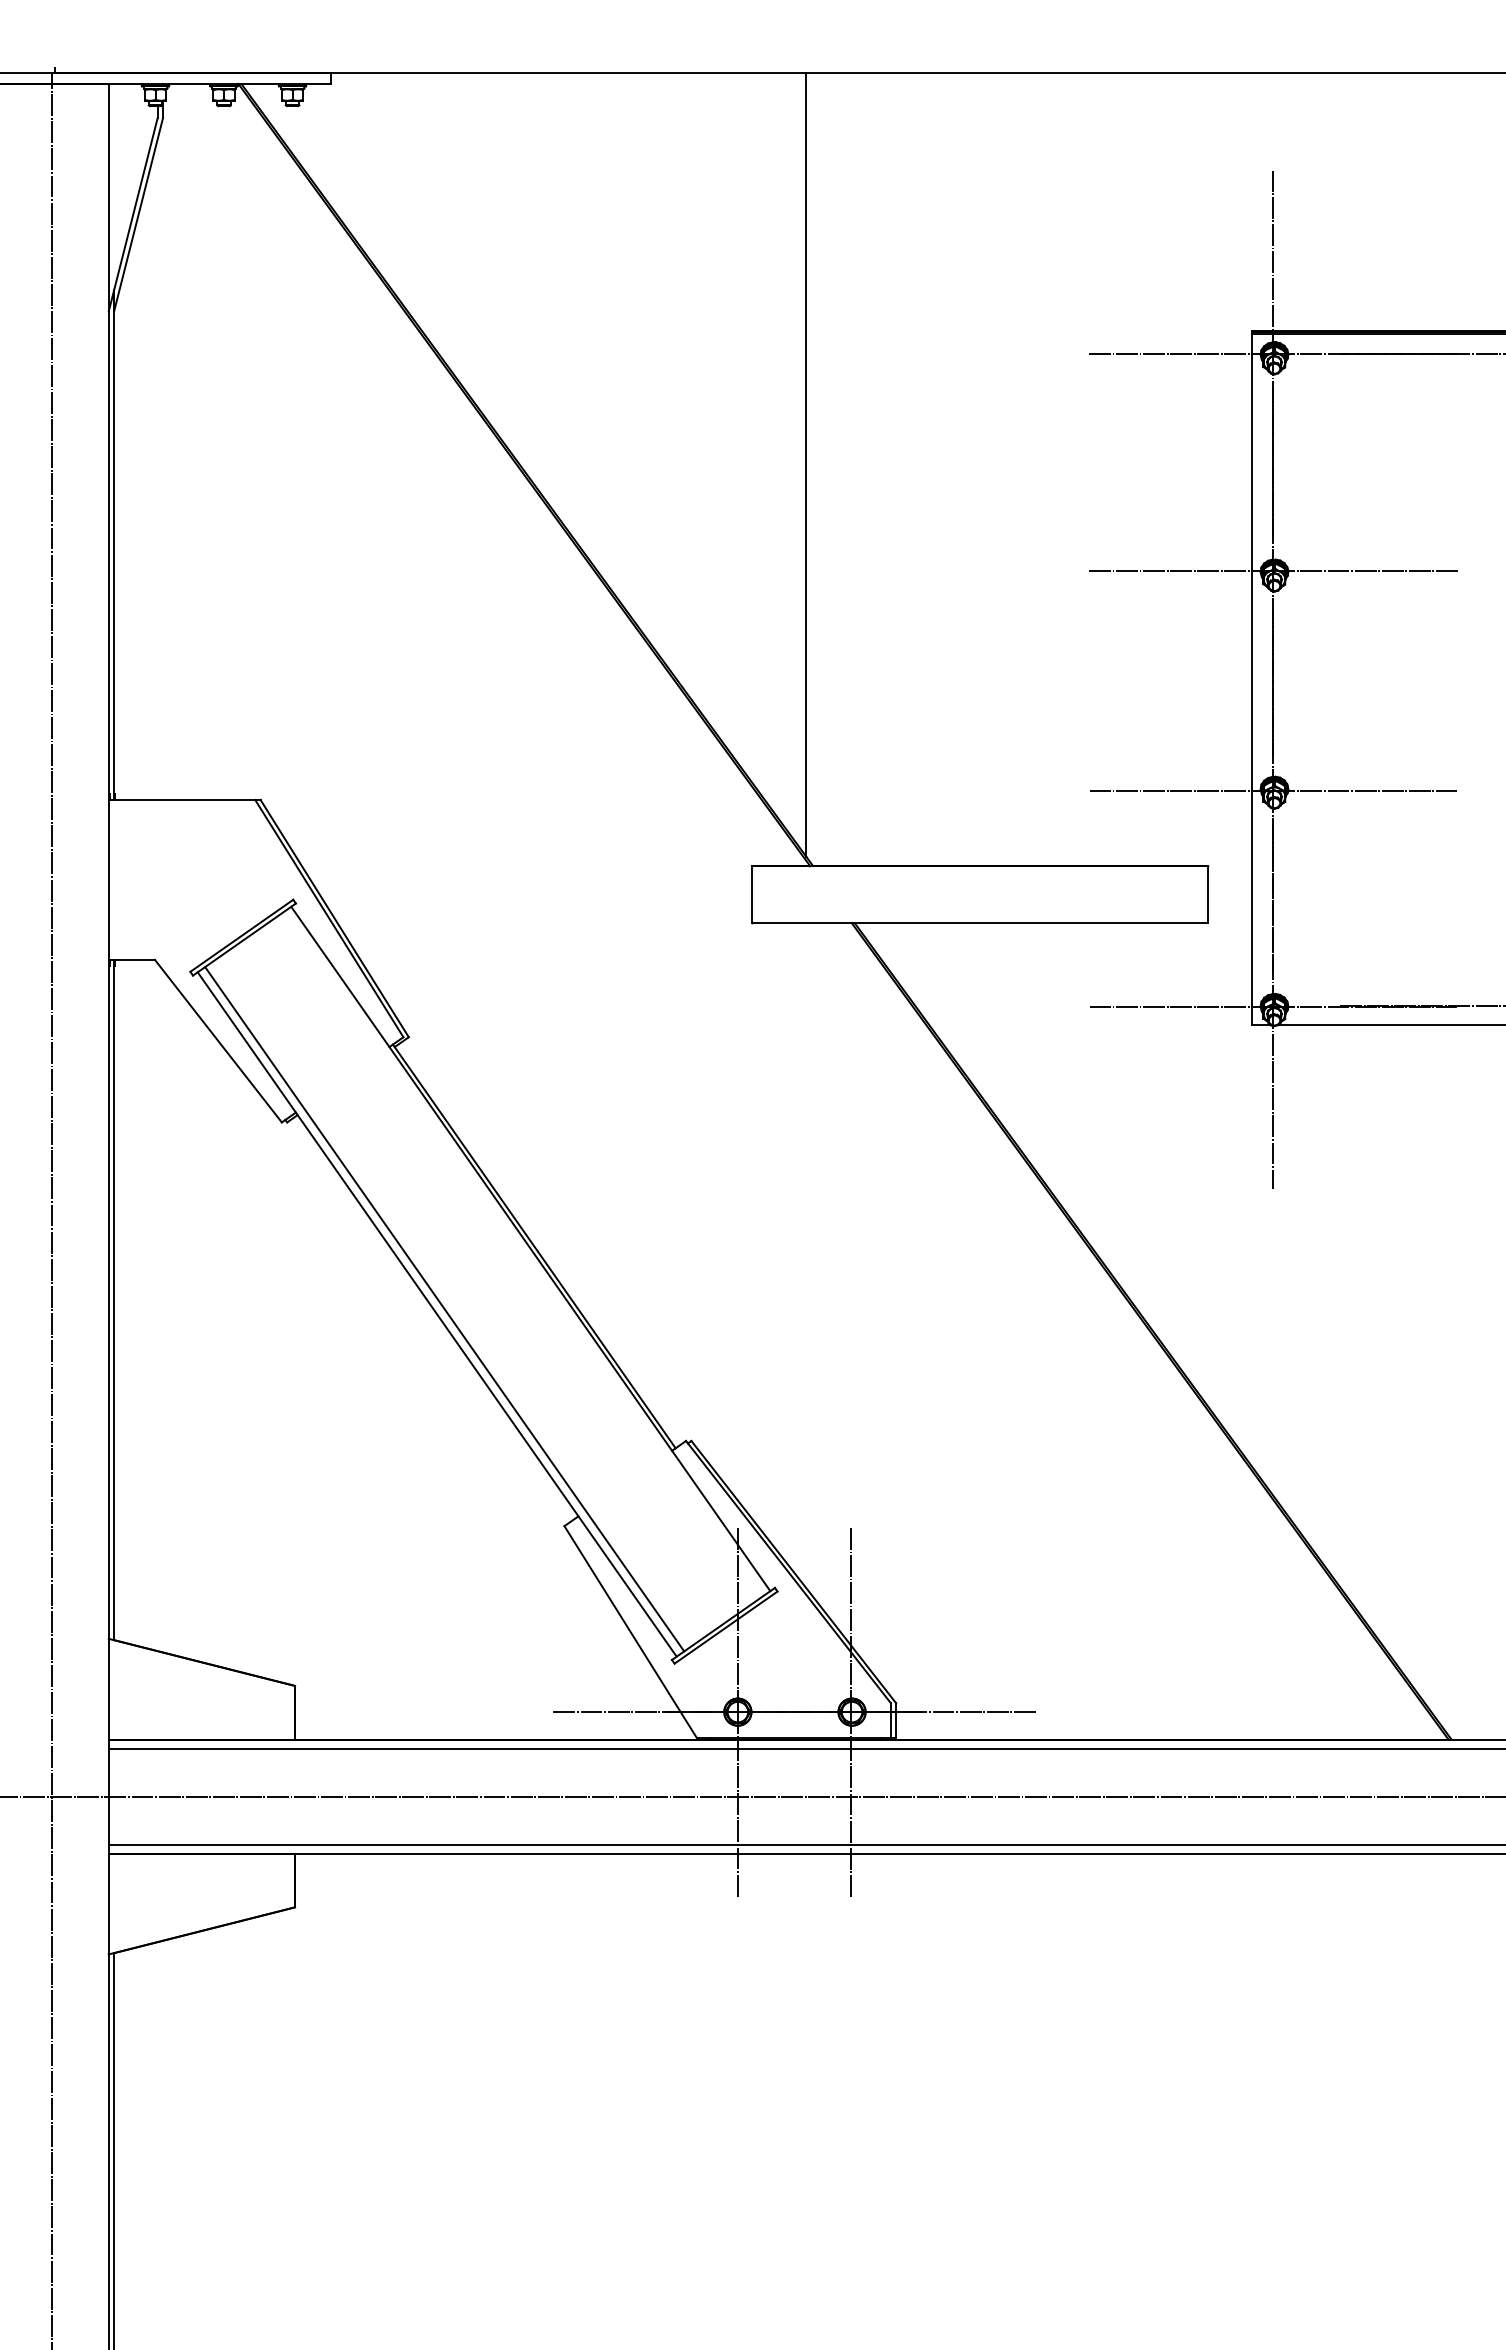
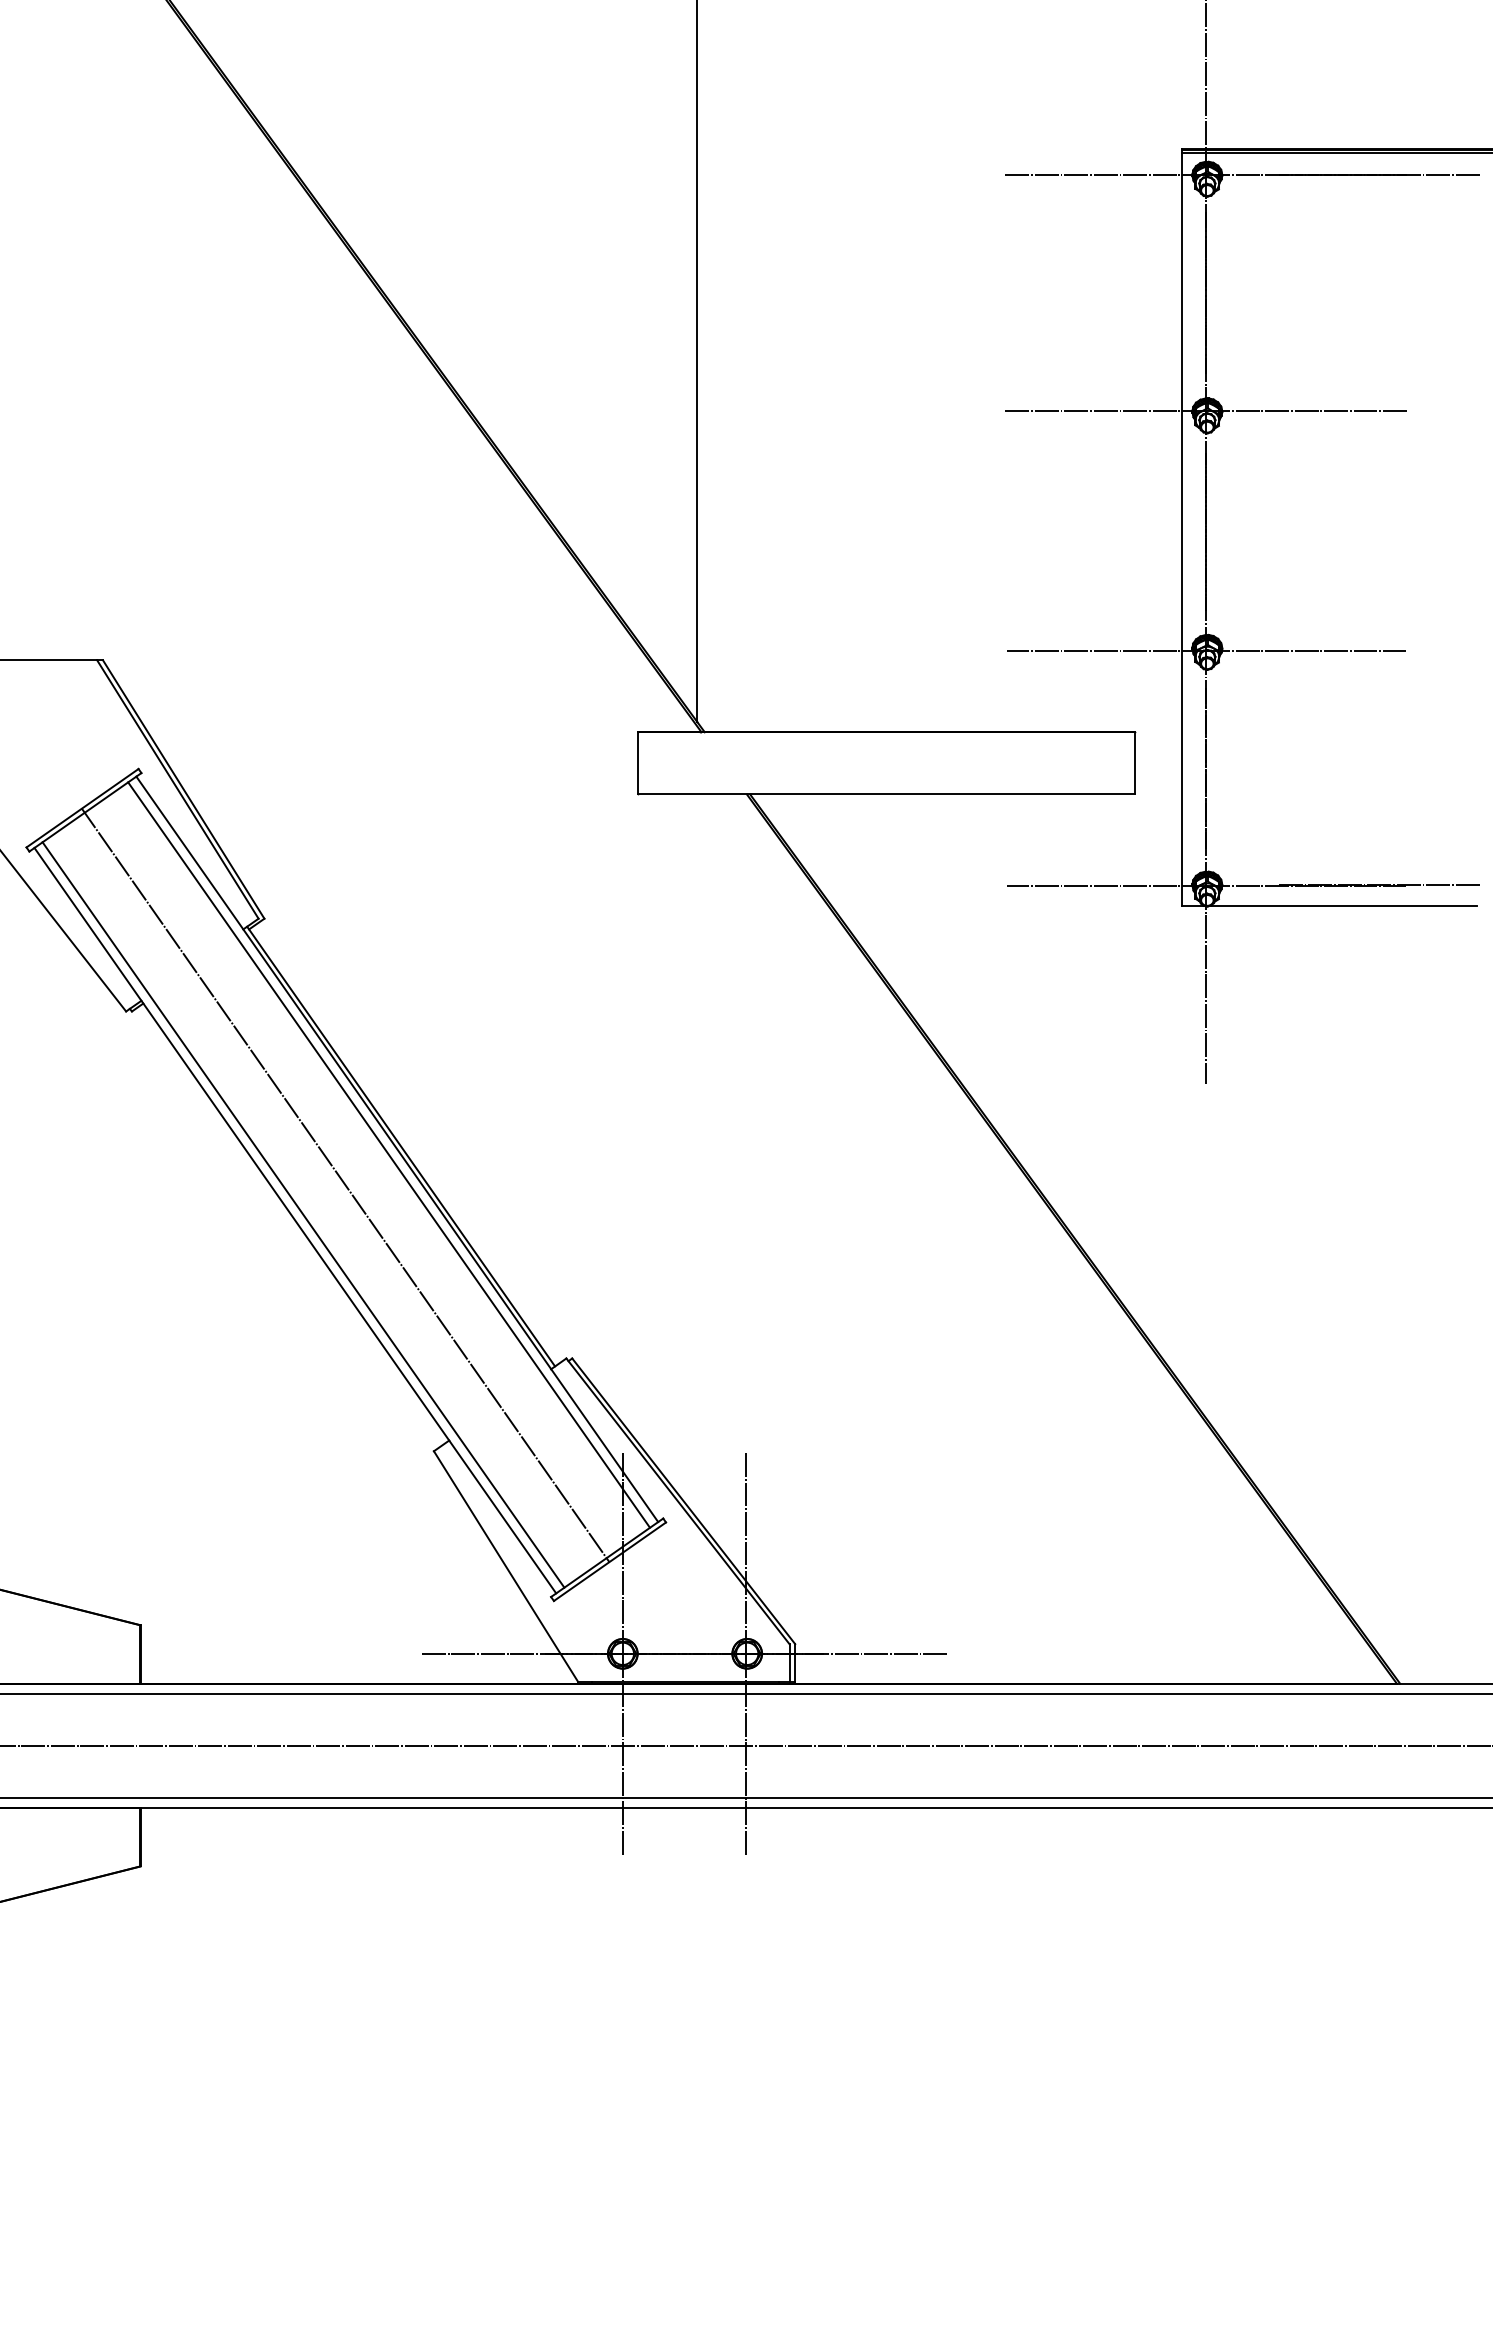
line: (522, 1253) -> (388, 1154), added
line: (482, 1281) -> (344, 1184), added

